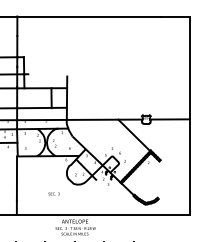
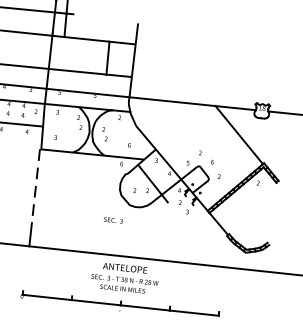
line: (16, 179) -> (35, 187), solid -> dashed
text: (53, 193) -> (112, 219), moved

